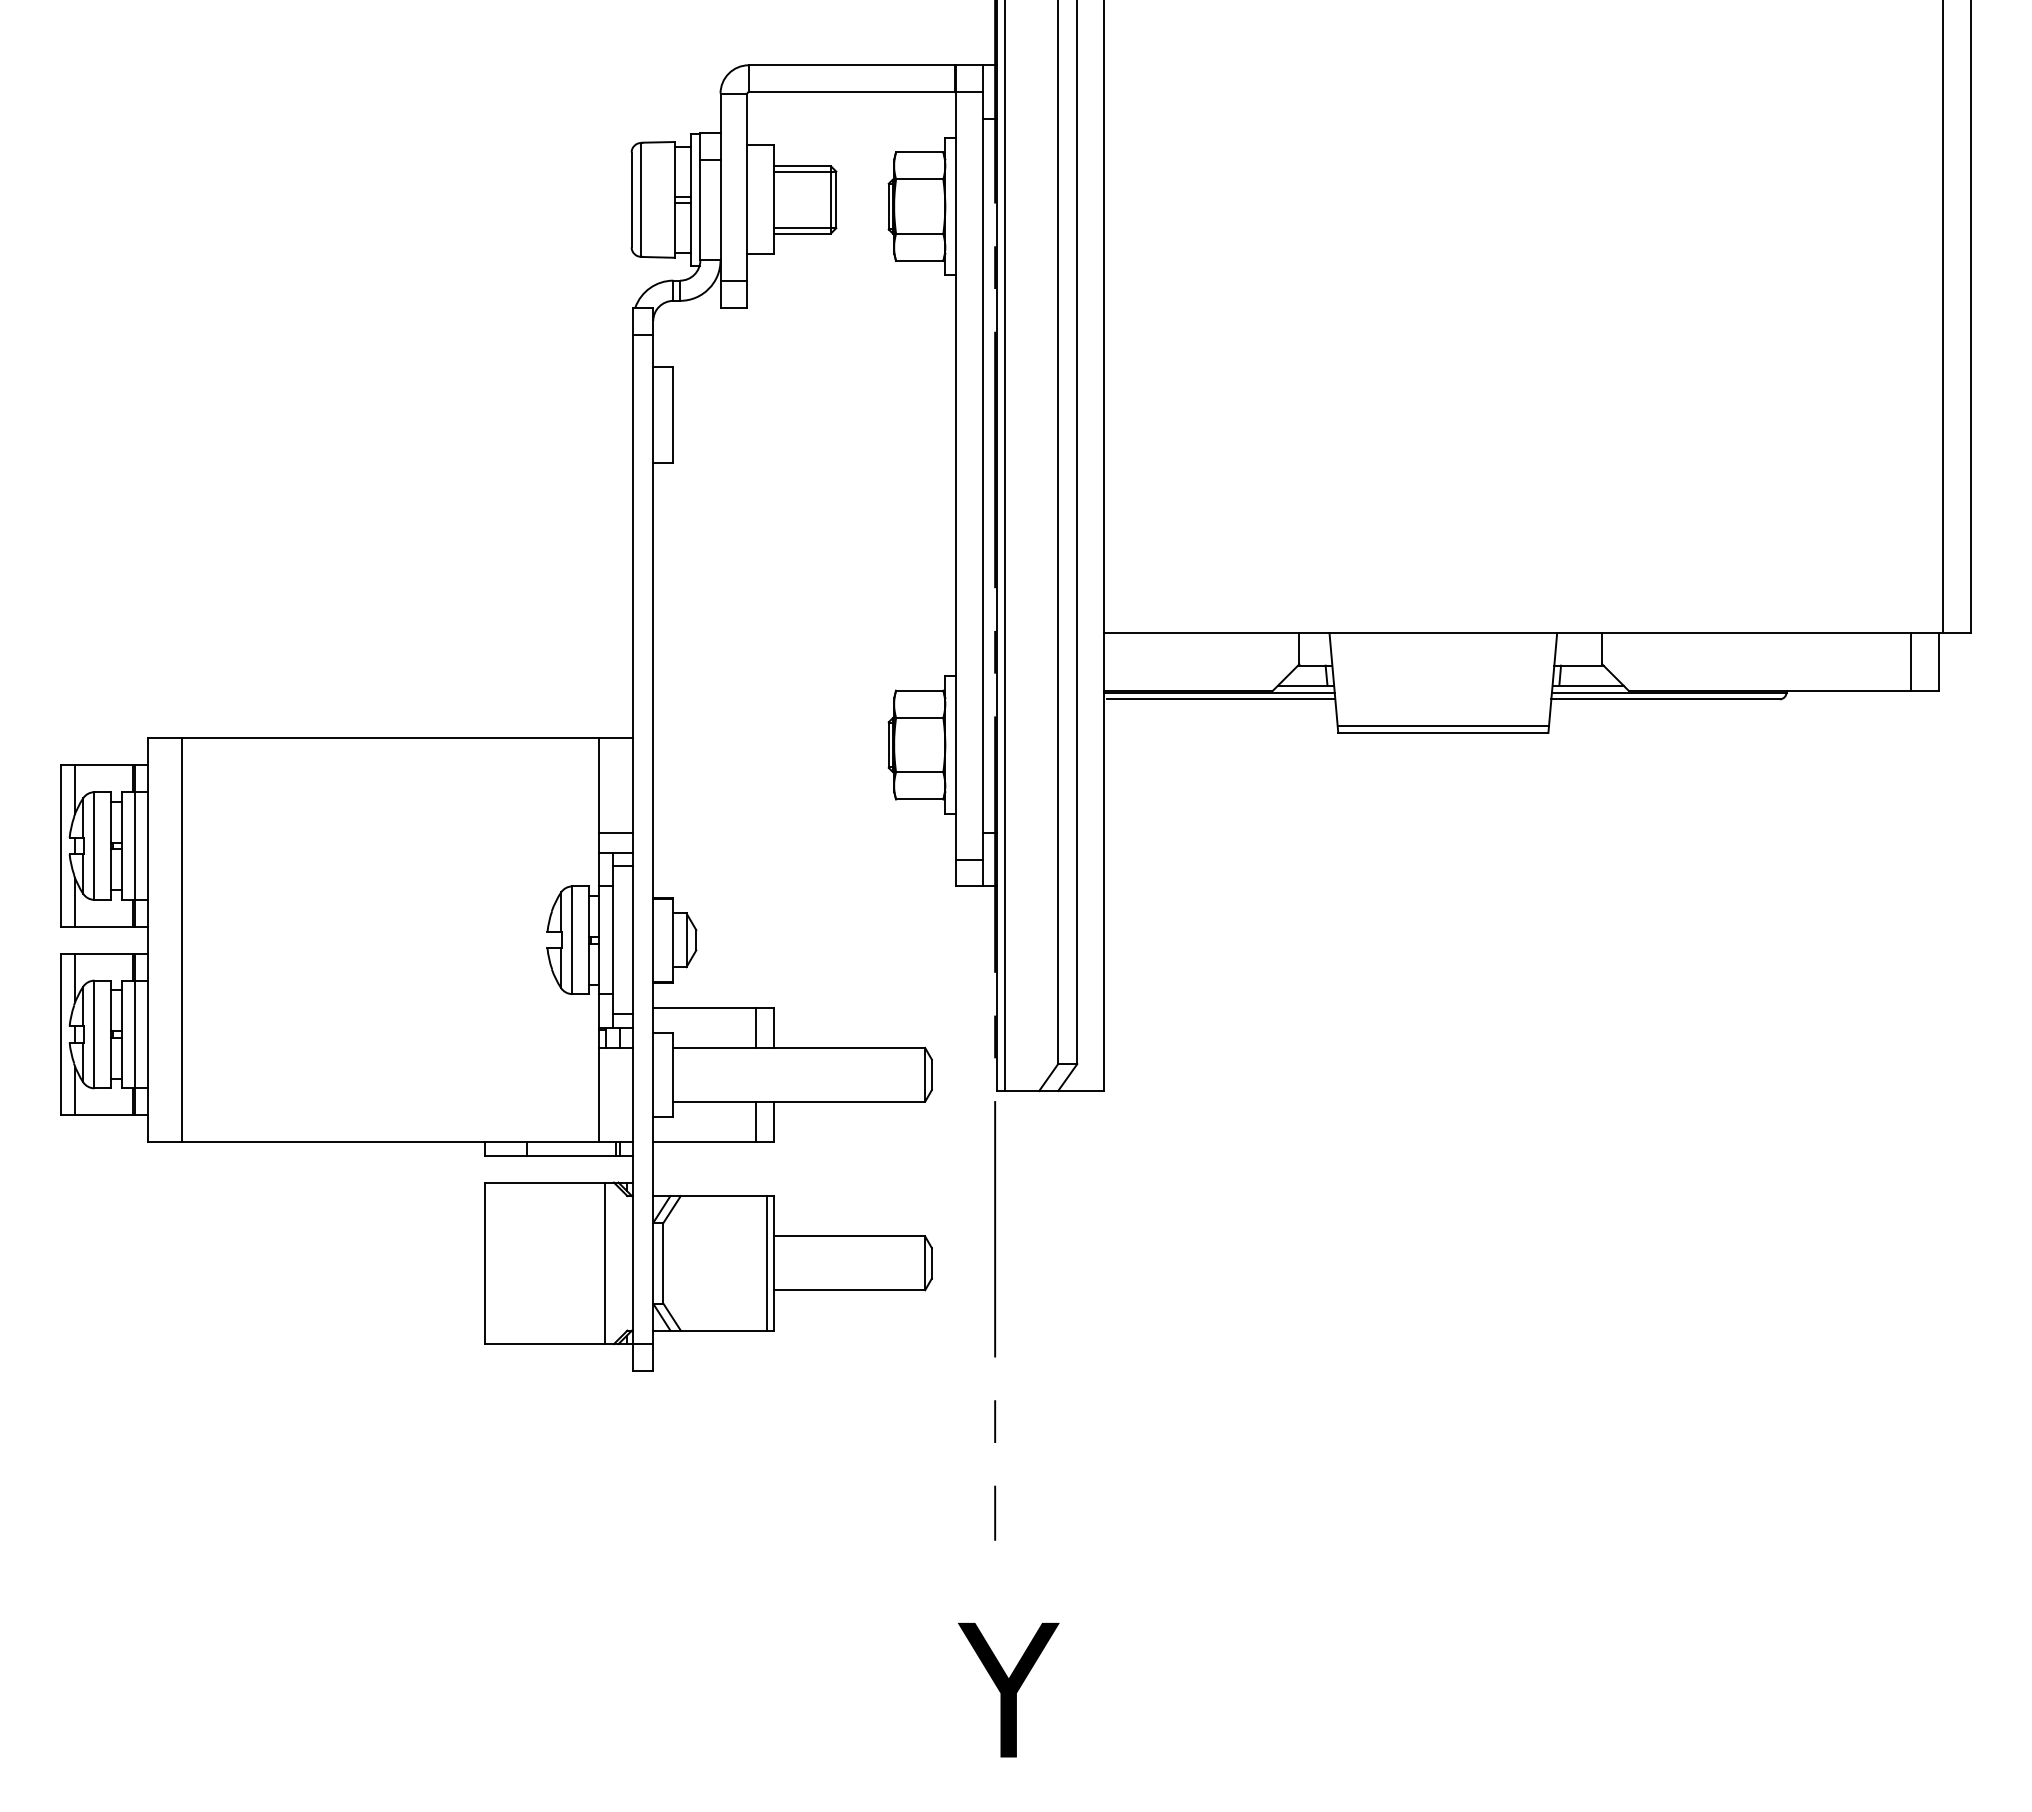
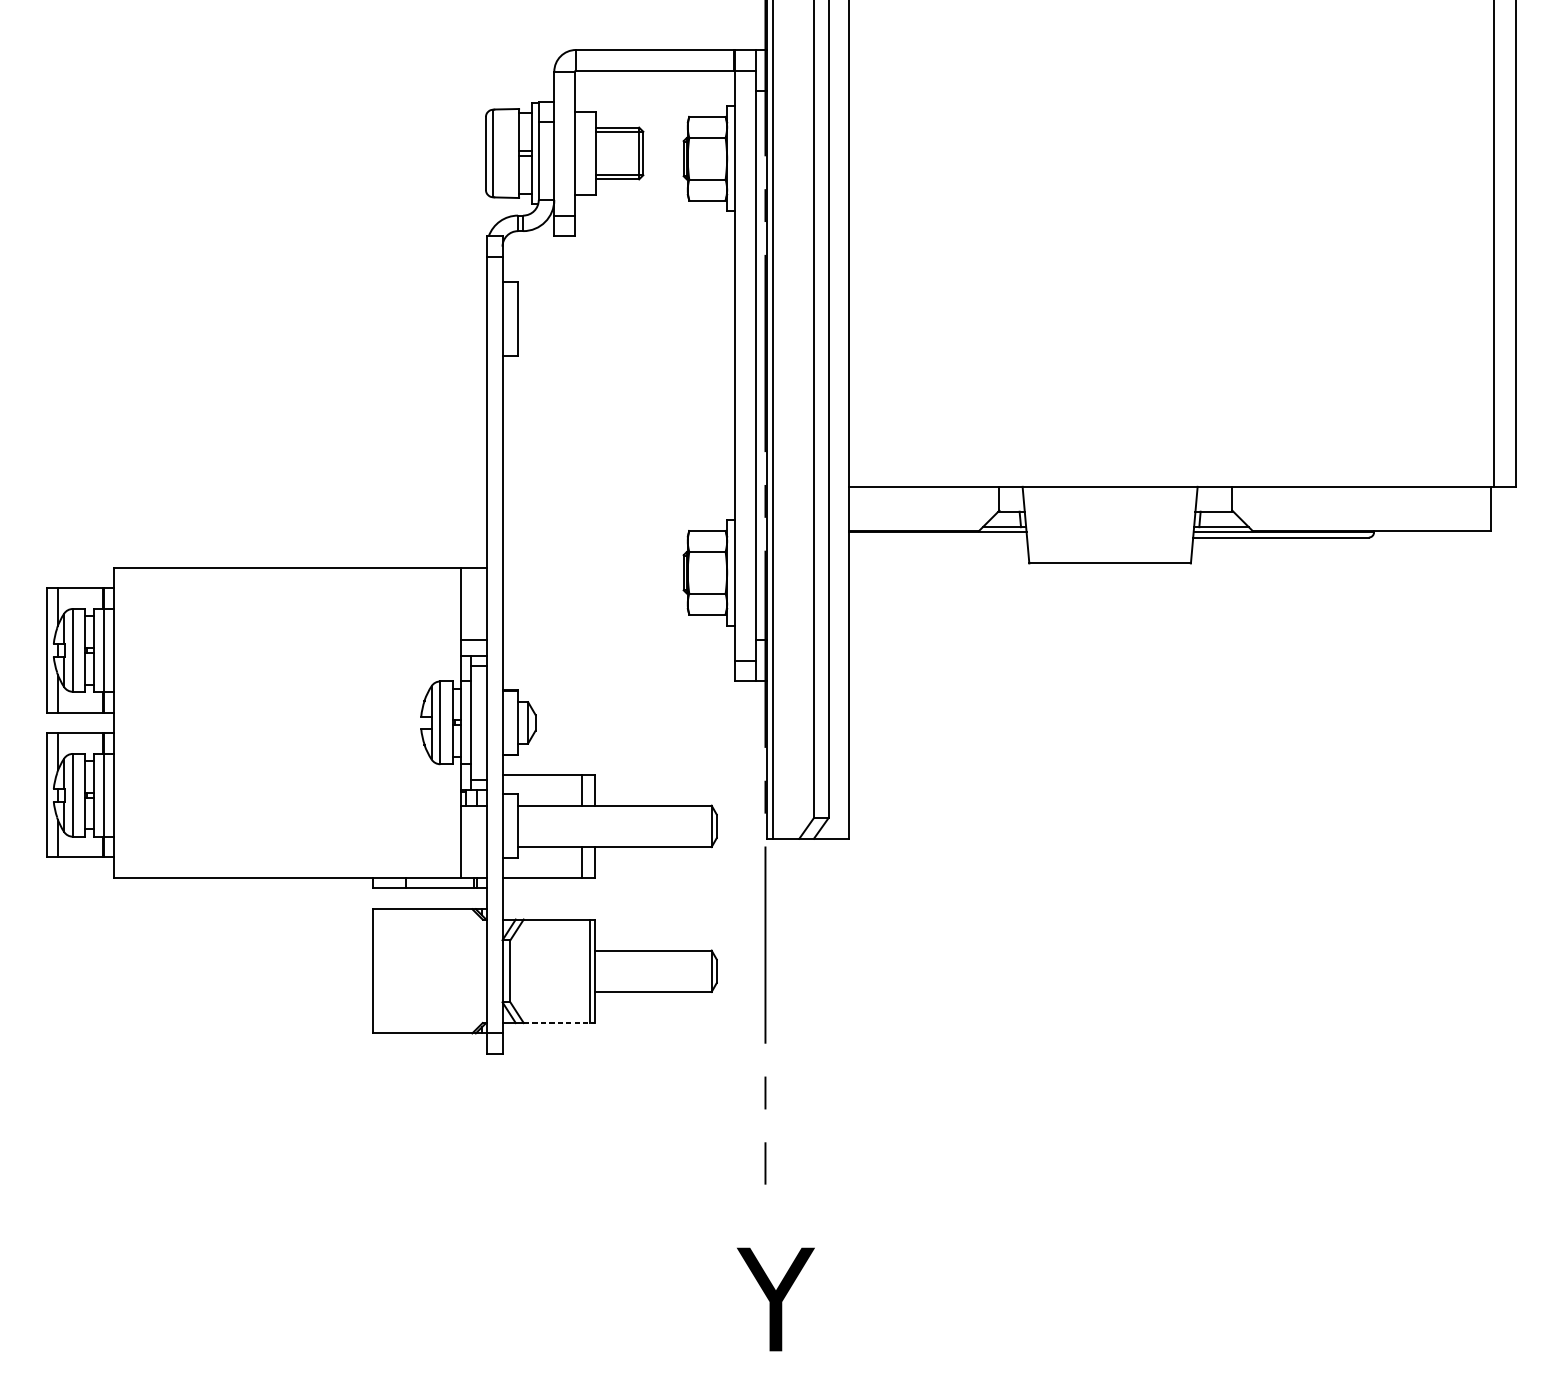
line: (1910, 662) -> (1469, 509), removed
line: (1220, 699) -> (938, 537), removed
line: (1442, 726) -> (1109, 558), removed
line: (182, 940) -> (140, 723), removed
line: (604, 1263) -> (465, 971), removed
line: (727, 1330) -> (559, 1022), solid -> dashed

